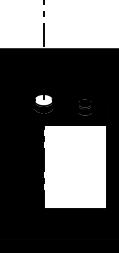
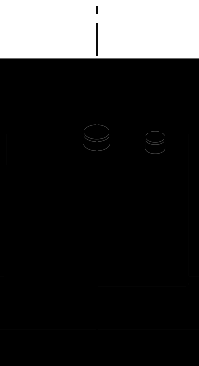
fill: (43, 99) -> (96, 131), added
fill: (75, 166) -> (141, 226), added

